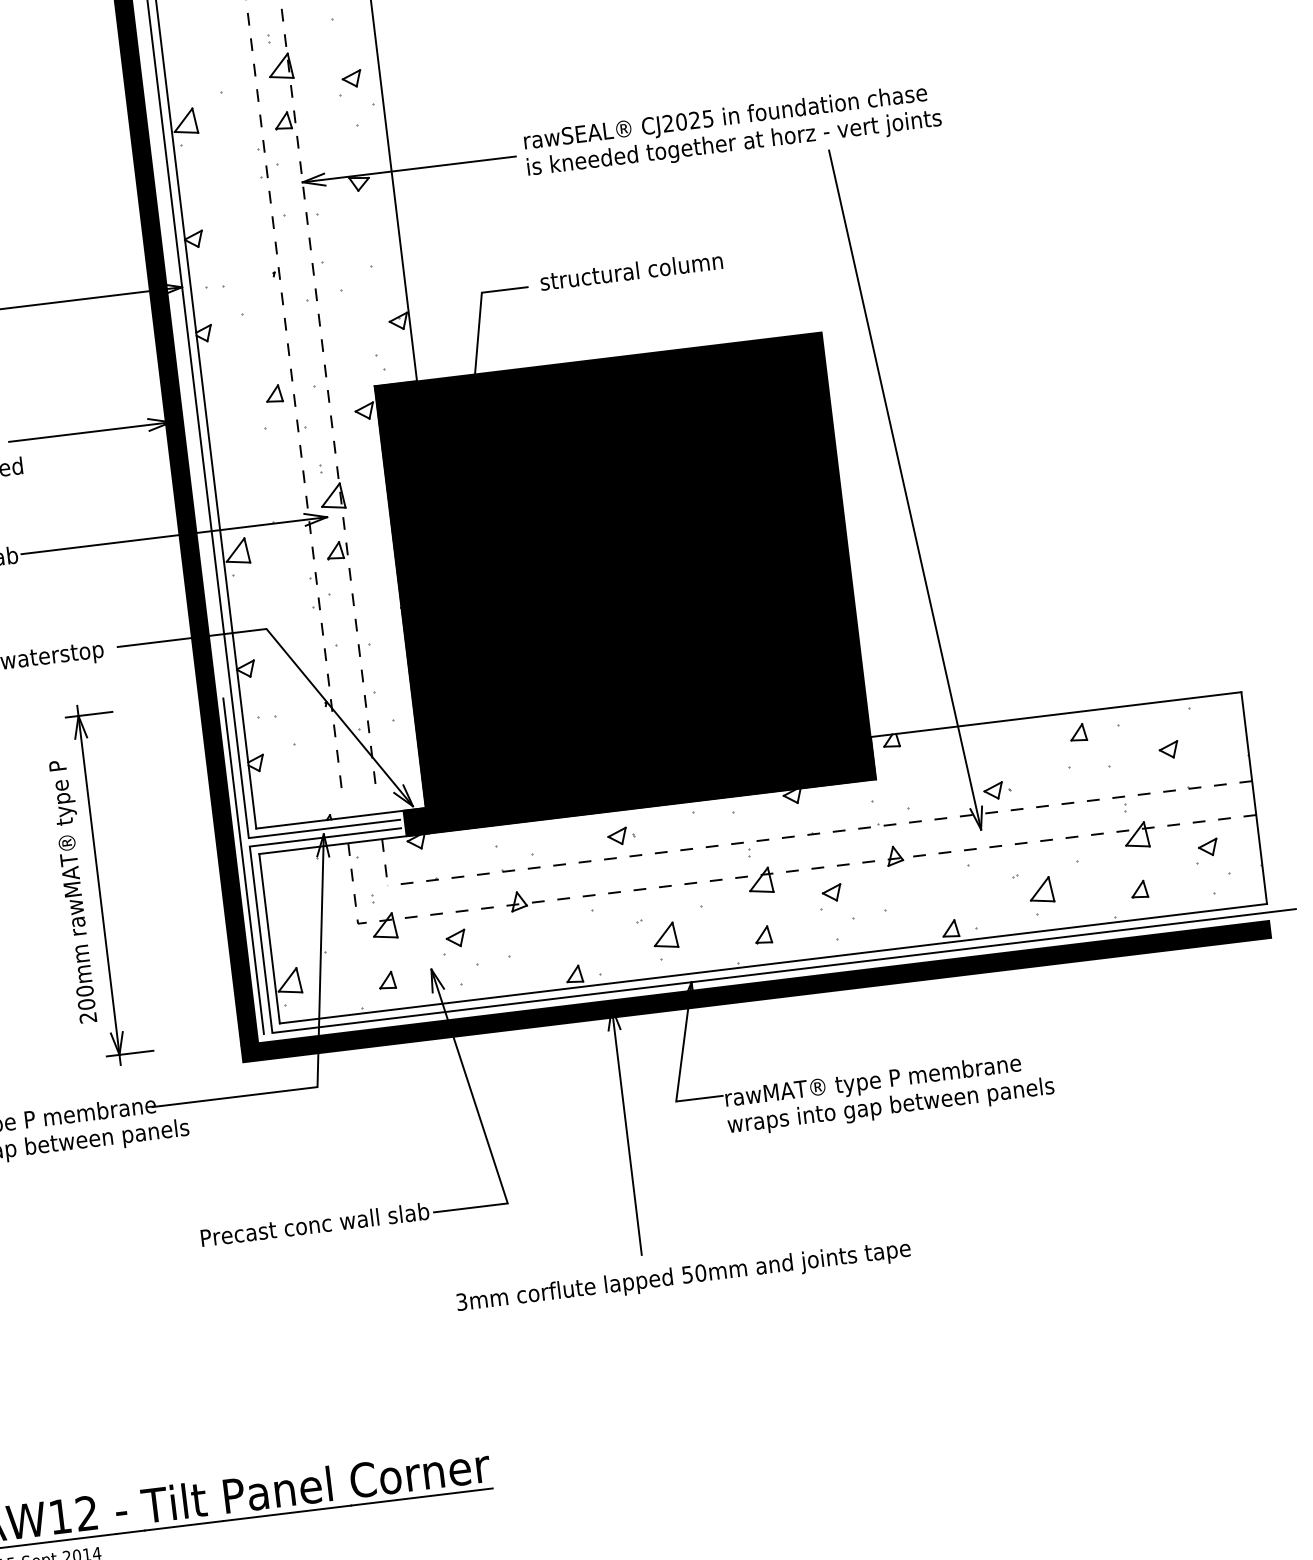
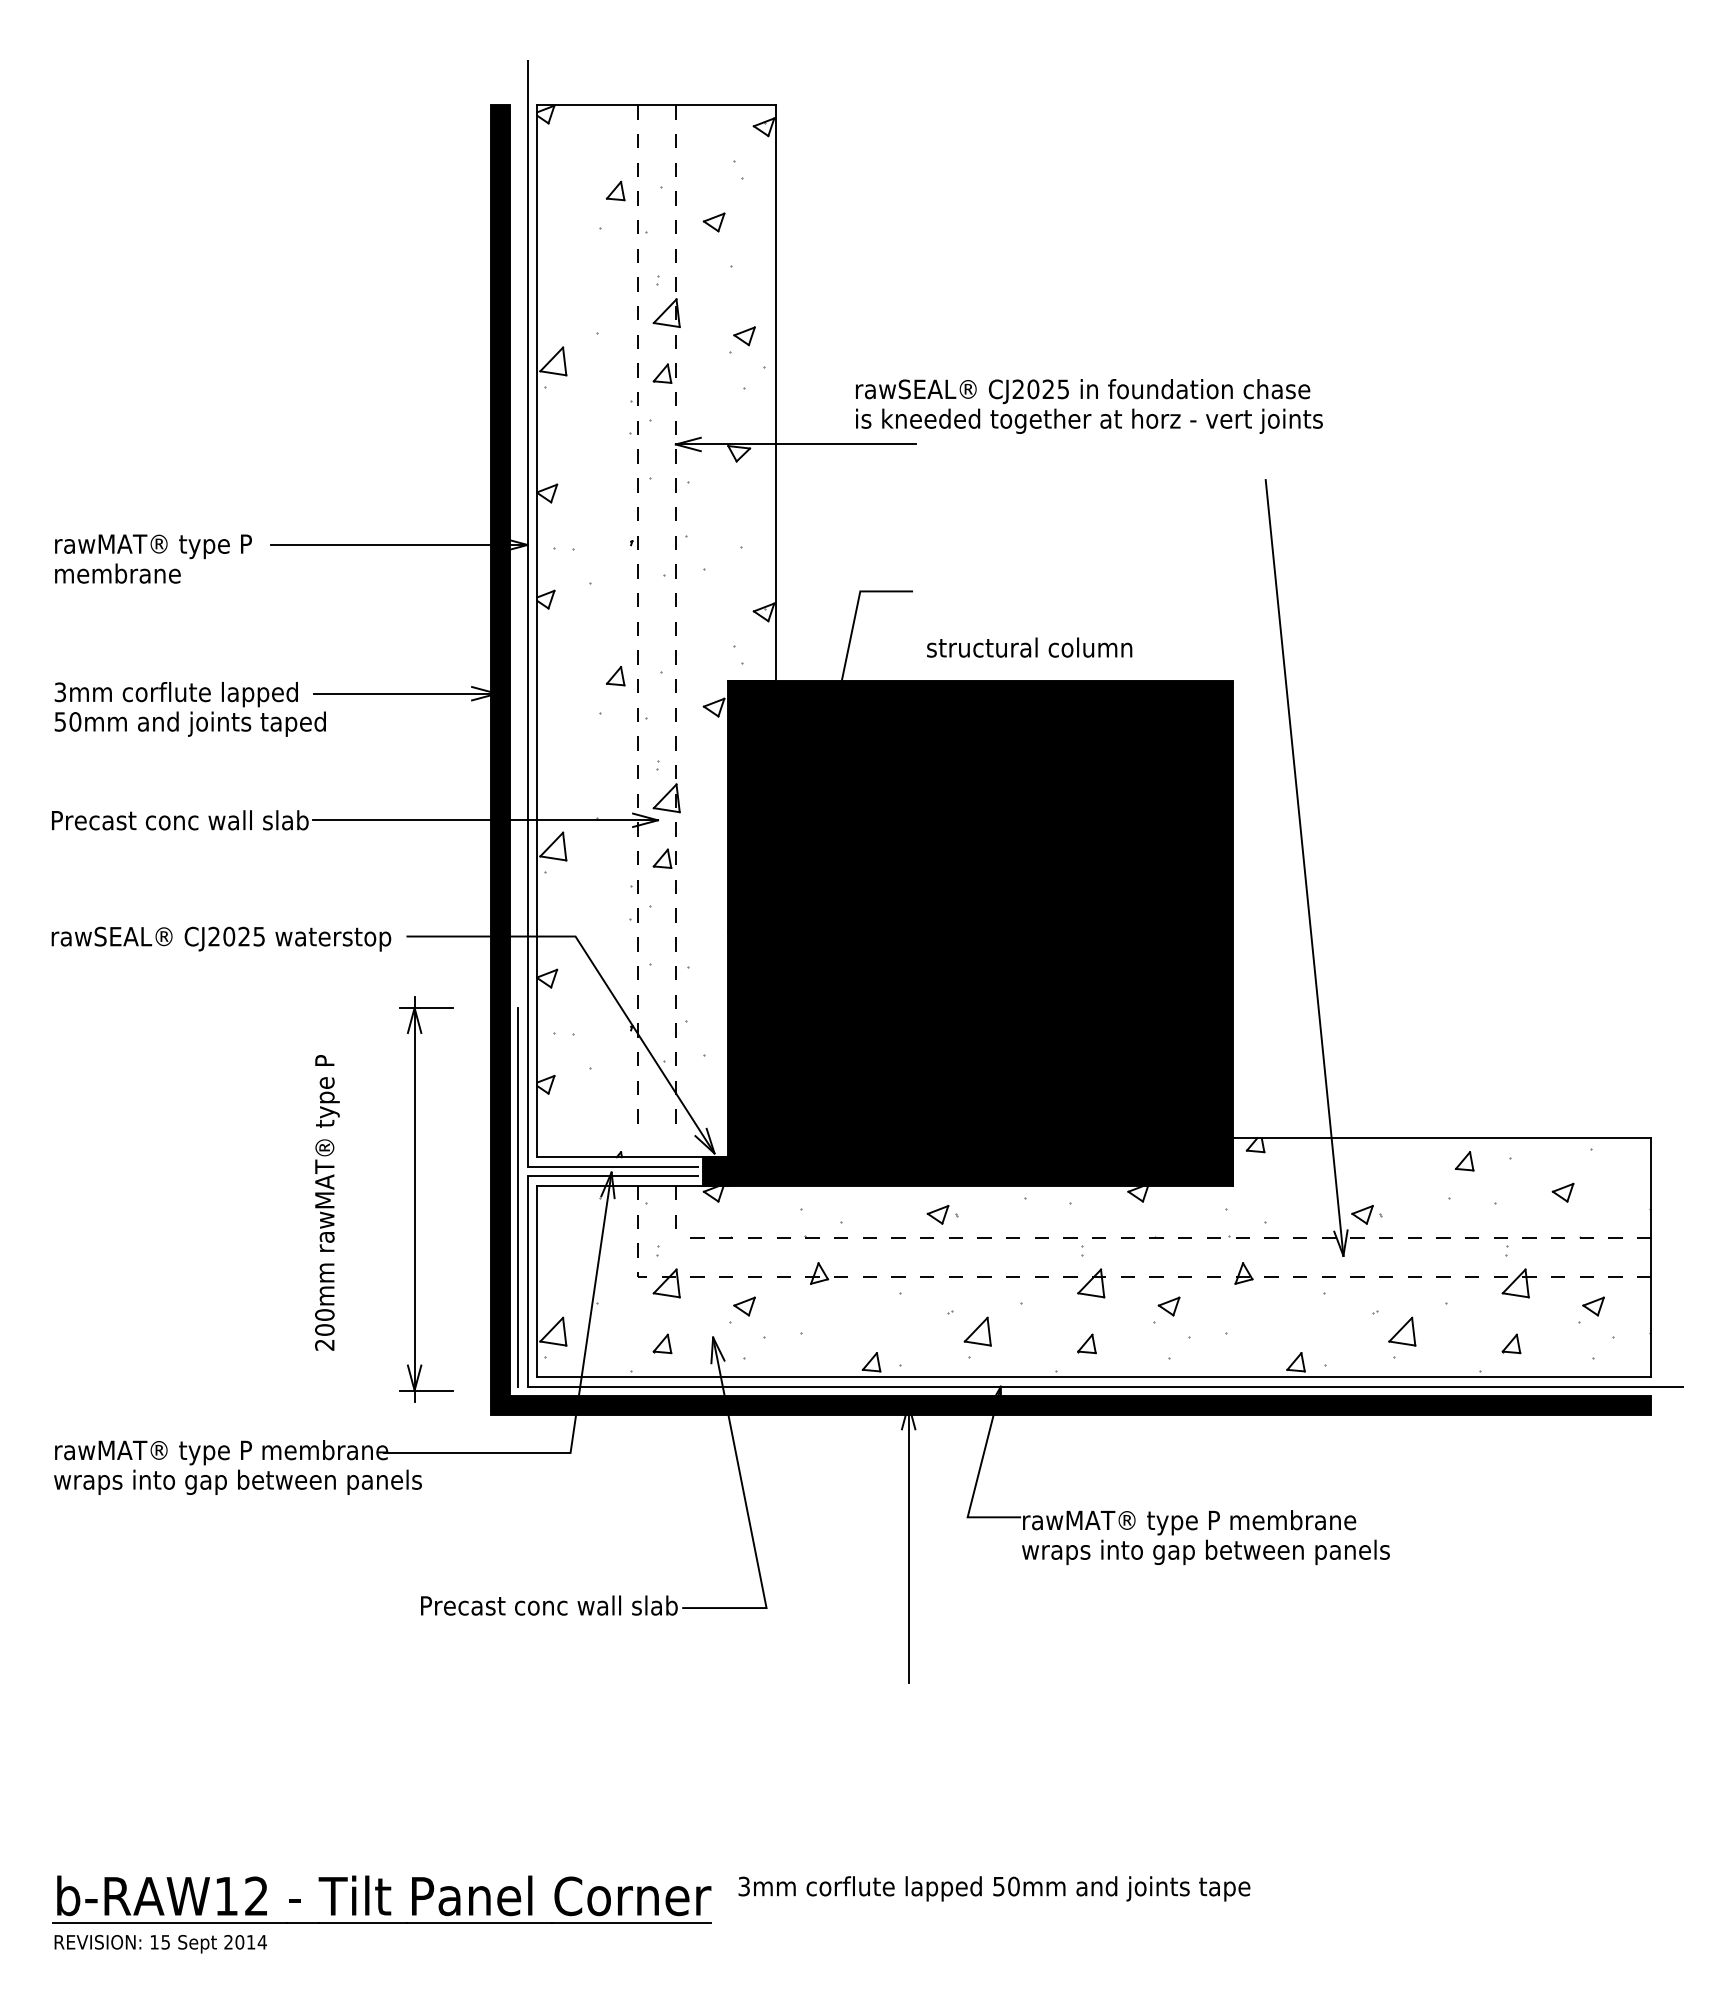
text: (733, 131) -> (1089, 406), moved
text: (631, 271) -> (1029, 647), moved
part: (99, 885) -> (415, 1199), moved
text: (683, 1276) -> (994, 1888), moved

